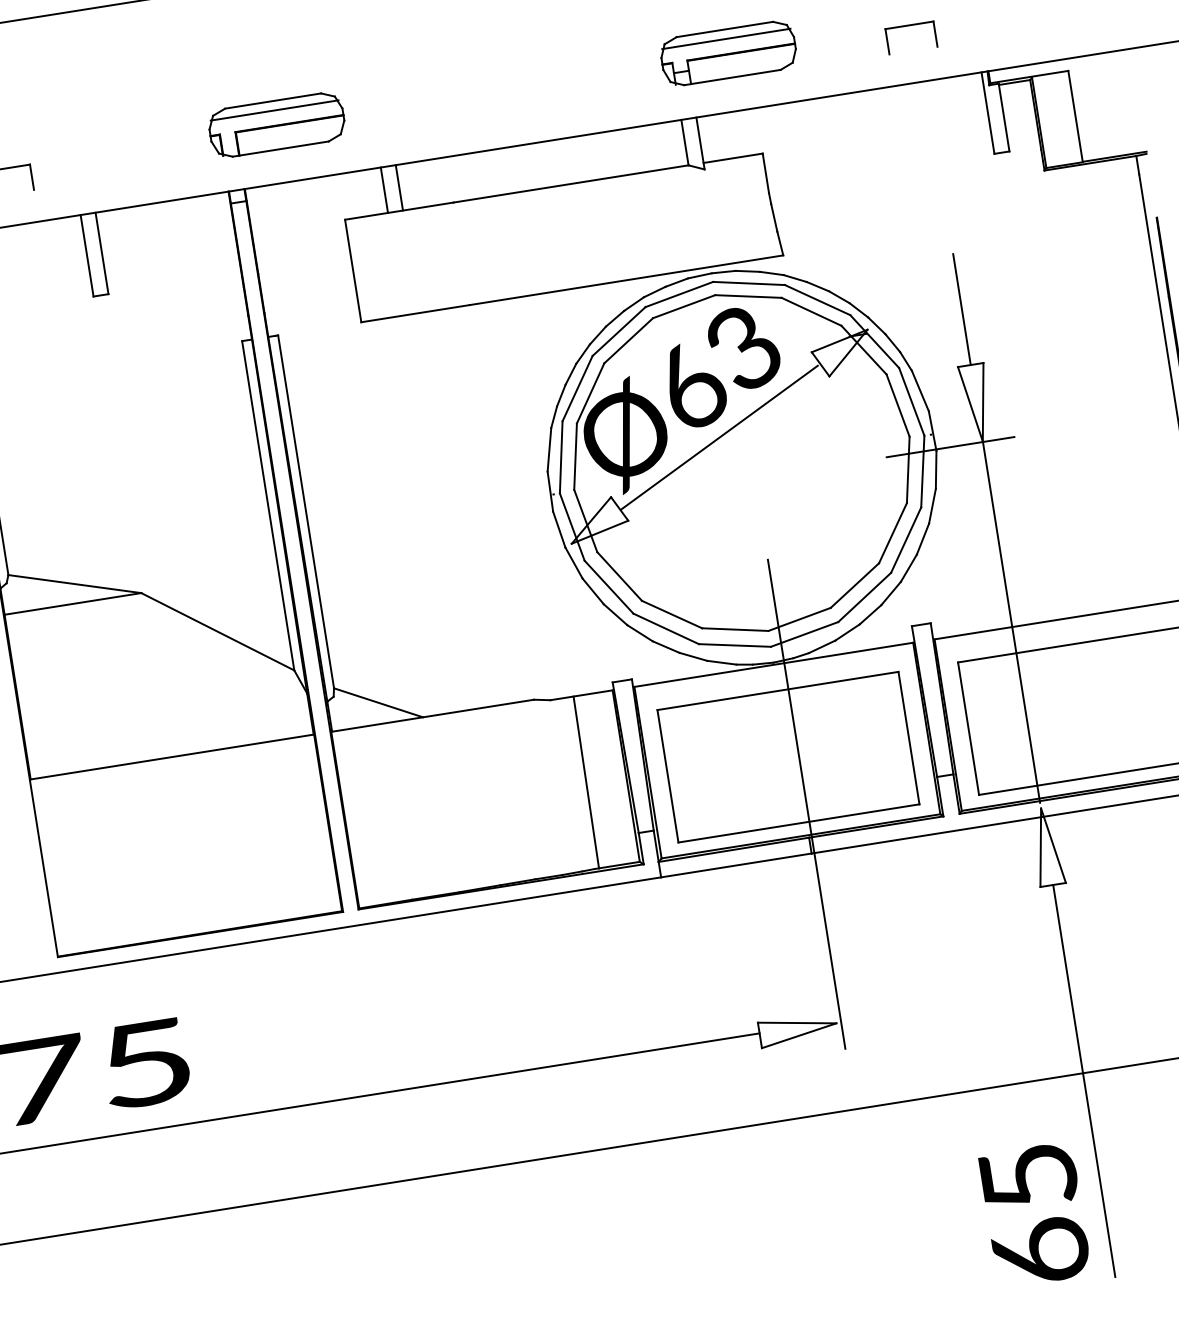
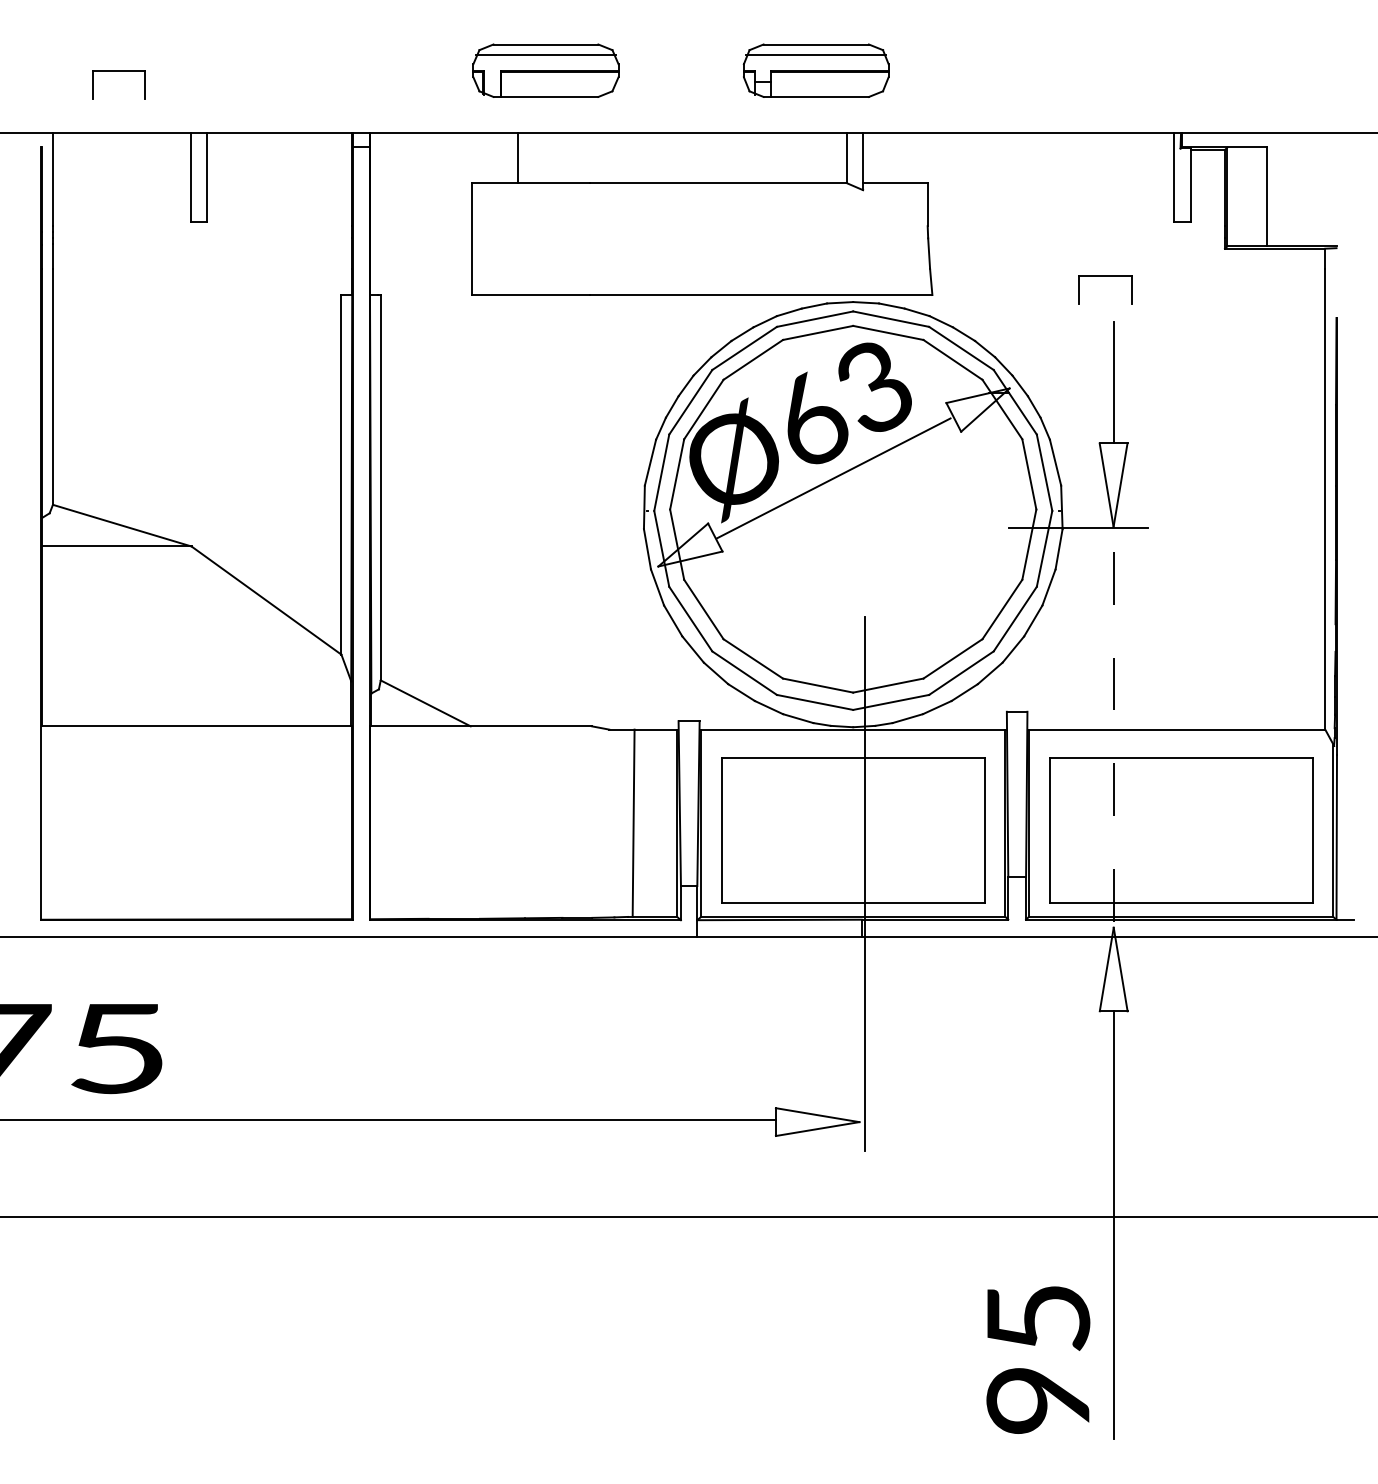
part: (909, 25) -> (1105, 276), moved
part: (727, 53) -> (815, 70), moved
part: (276, 124) -> (545, 70), moved
line: (399, 188) -> (534, 158), removed
line: (1011, 622) -> (1113, 724), solid -> dashed
text: (1040, 1251) -> (1038, 1399), 65 -> 95

